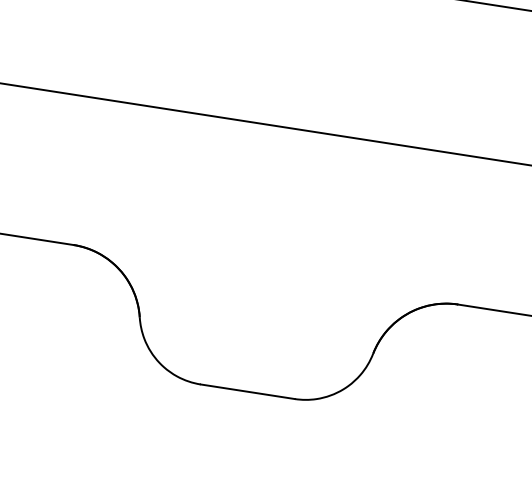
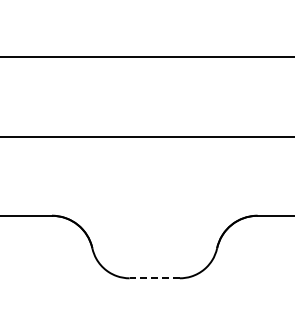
line: (247, 392) -> (154, 278), solid -> dashed

